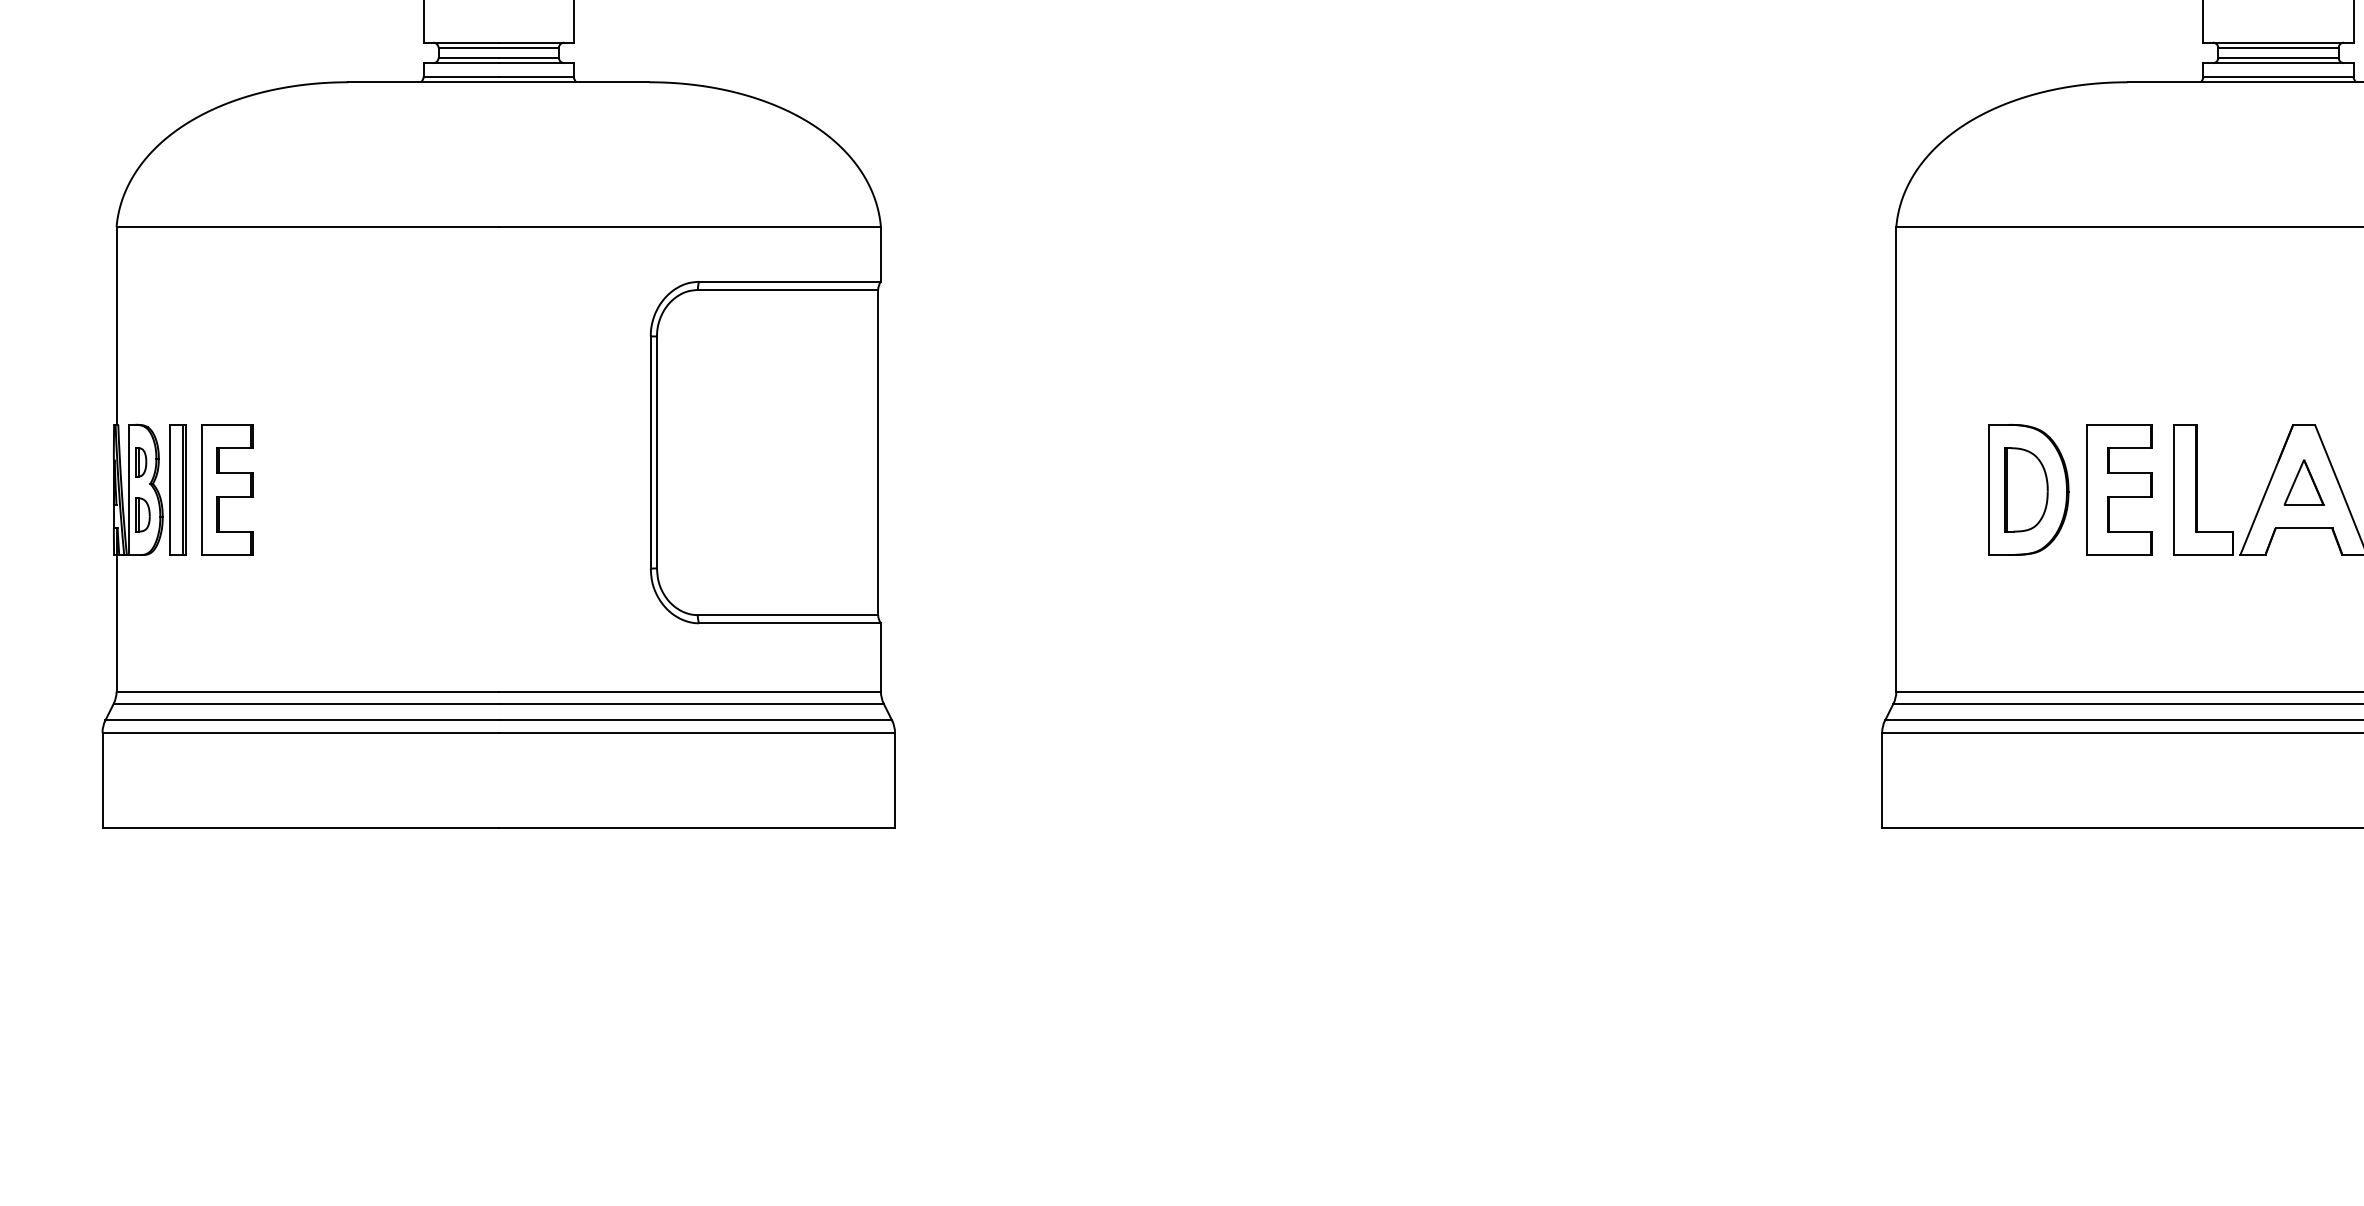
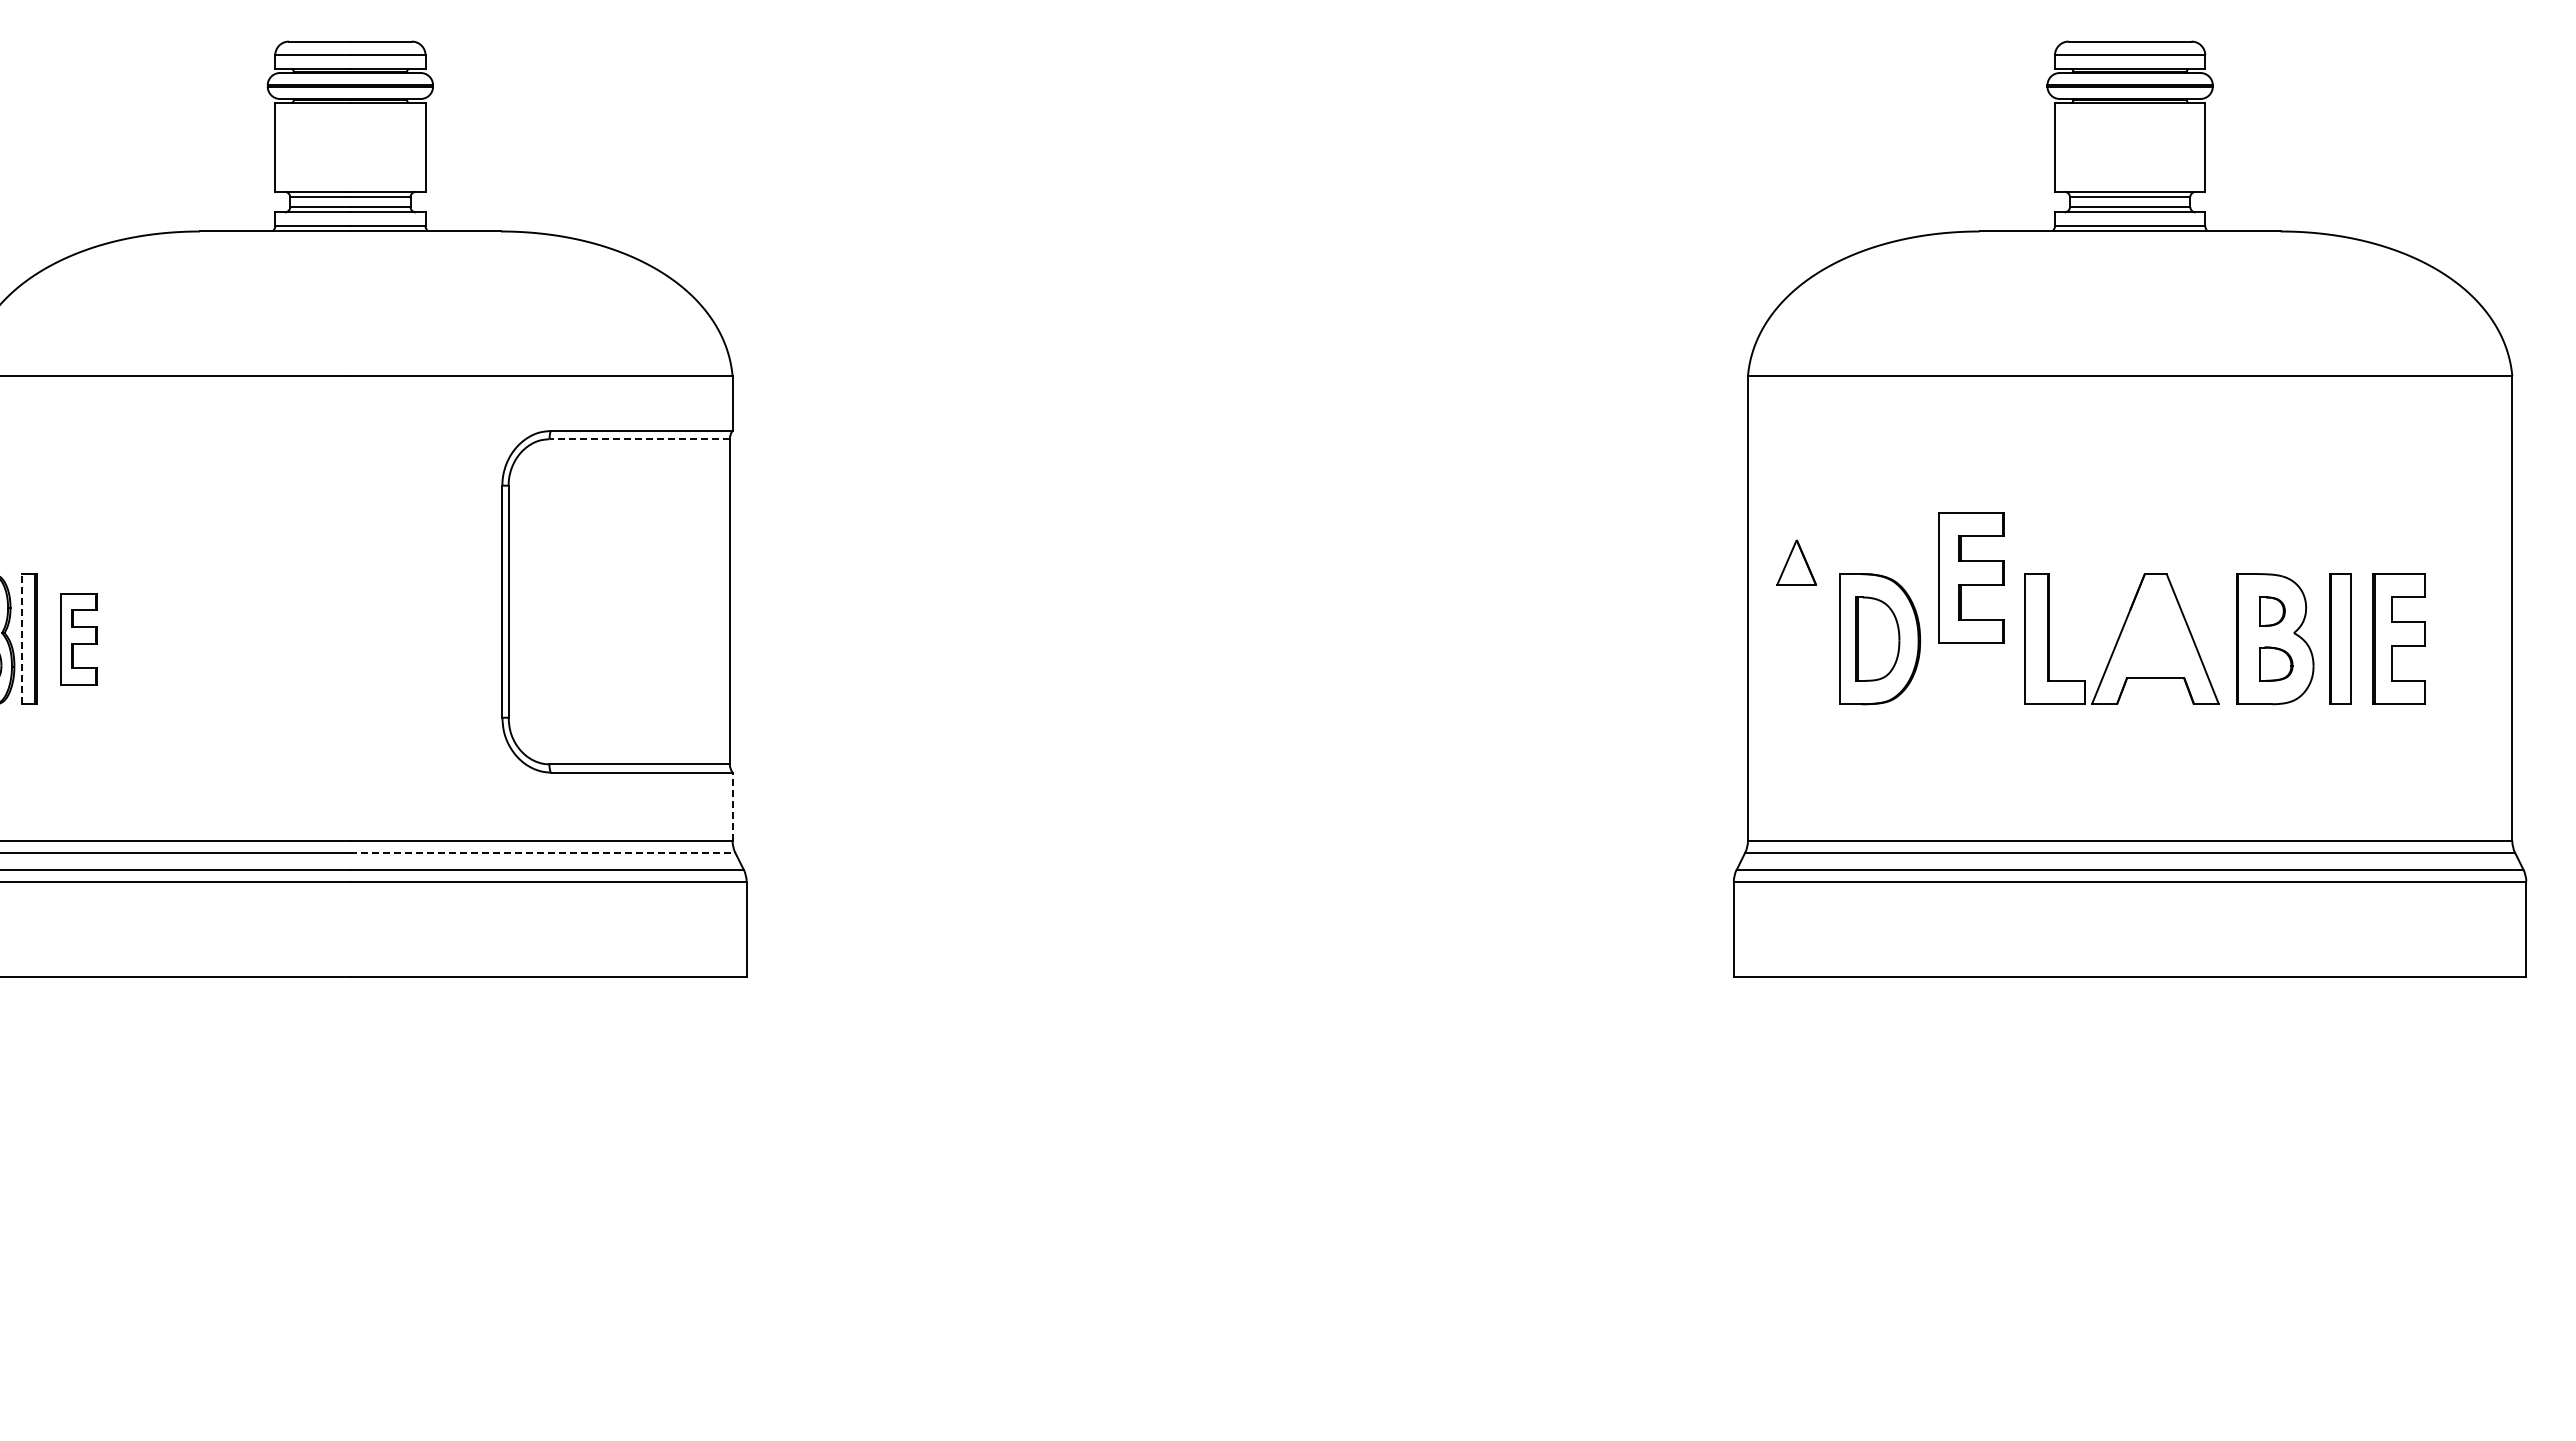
line: (787, 290) -> (639, 439), solid -> dashed
part: (2303, 482) -> (1796, 562), moved
line: (170, 489) -> (22, 638), solid -> dashed
part: (226, 489) -> (78, 638), size x0.7
part: (2119, 489) -> (1971, 577), moved
line: (880, 657) -> (732, 806), solid -> dashed
line: (690, 704) -> (542, 853), solid -> dashed

